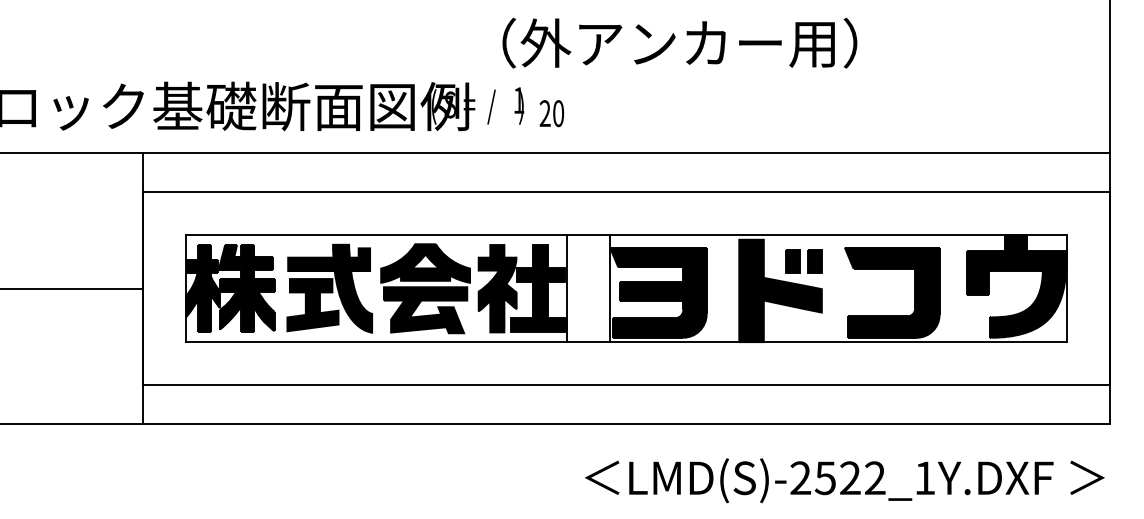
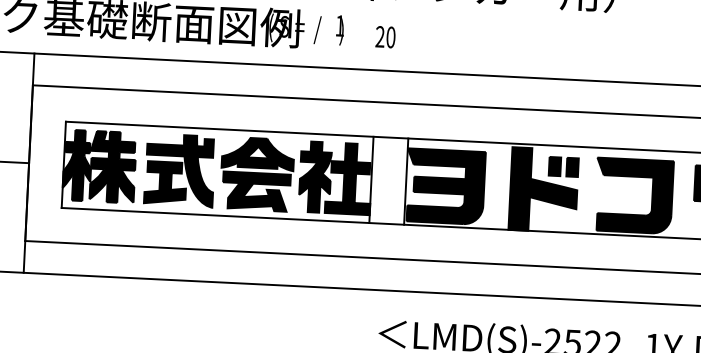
text: (551, 113) -> (385, 37), moved

